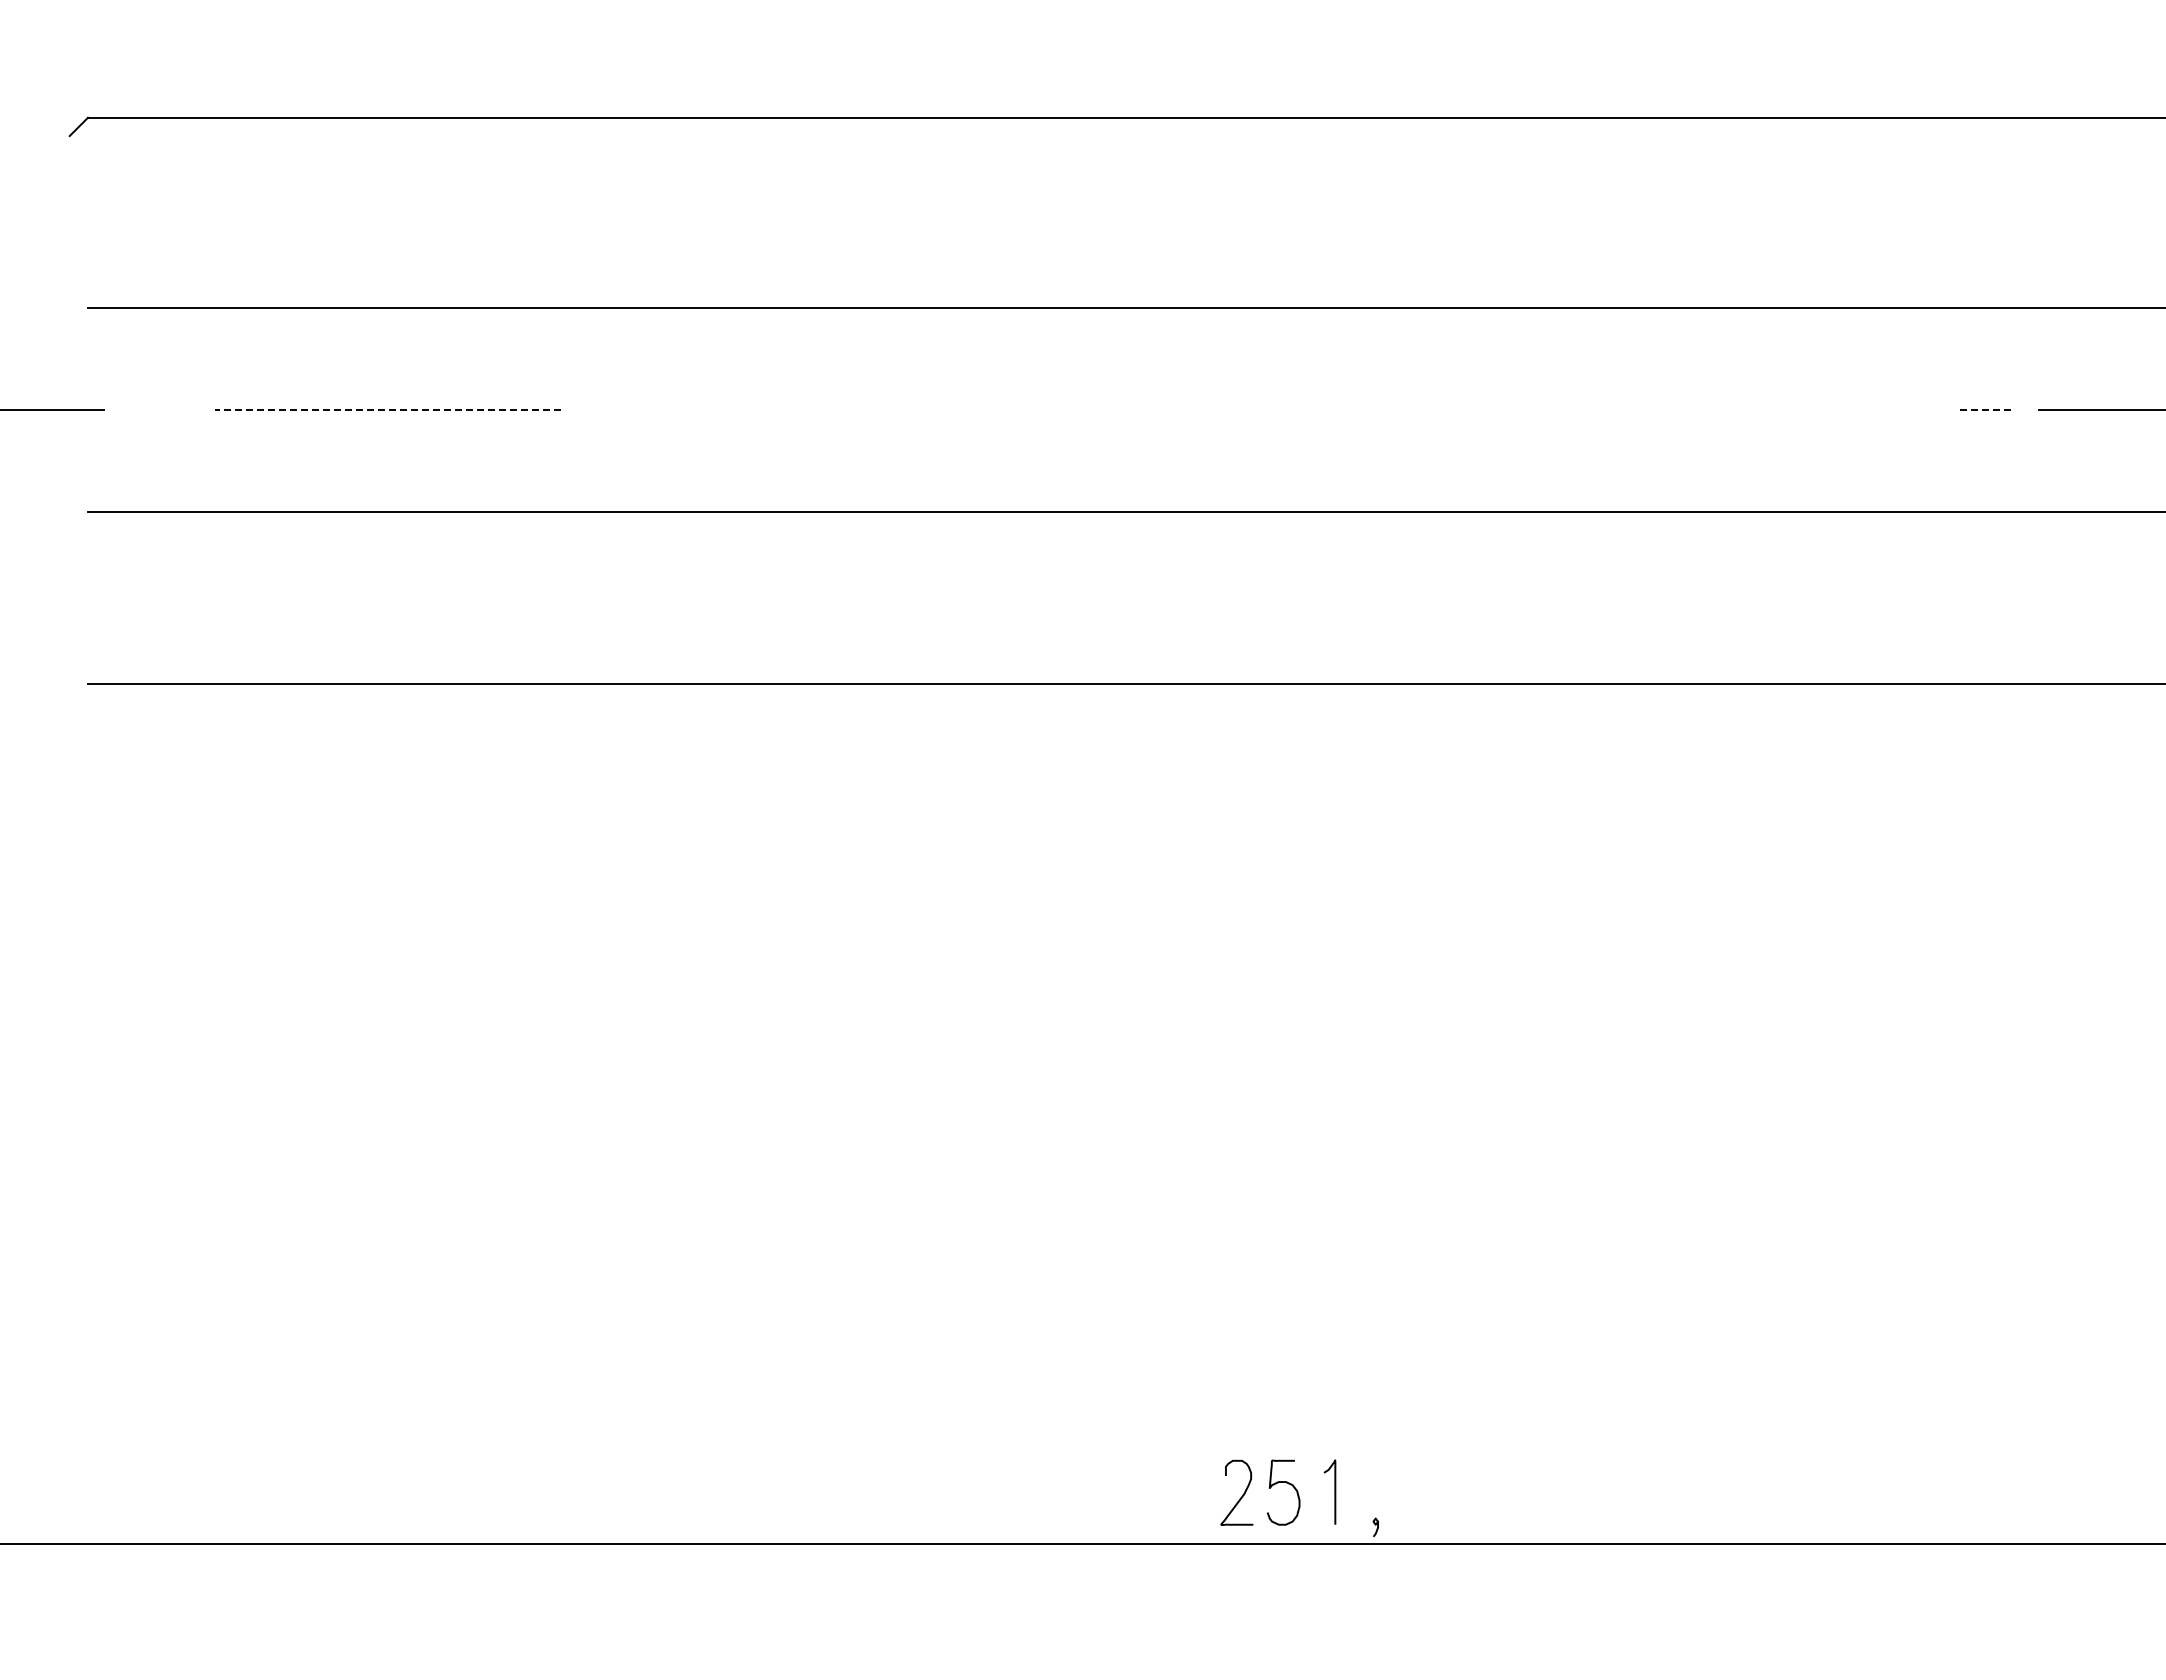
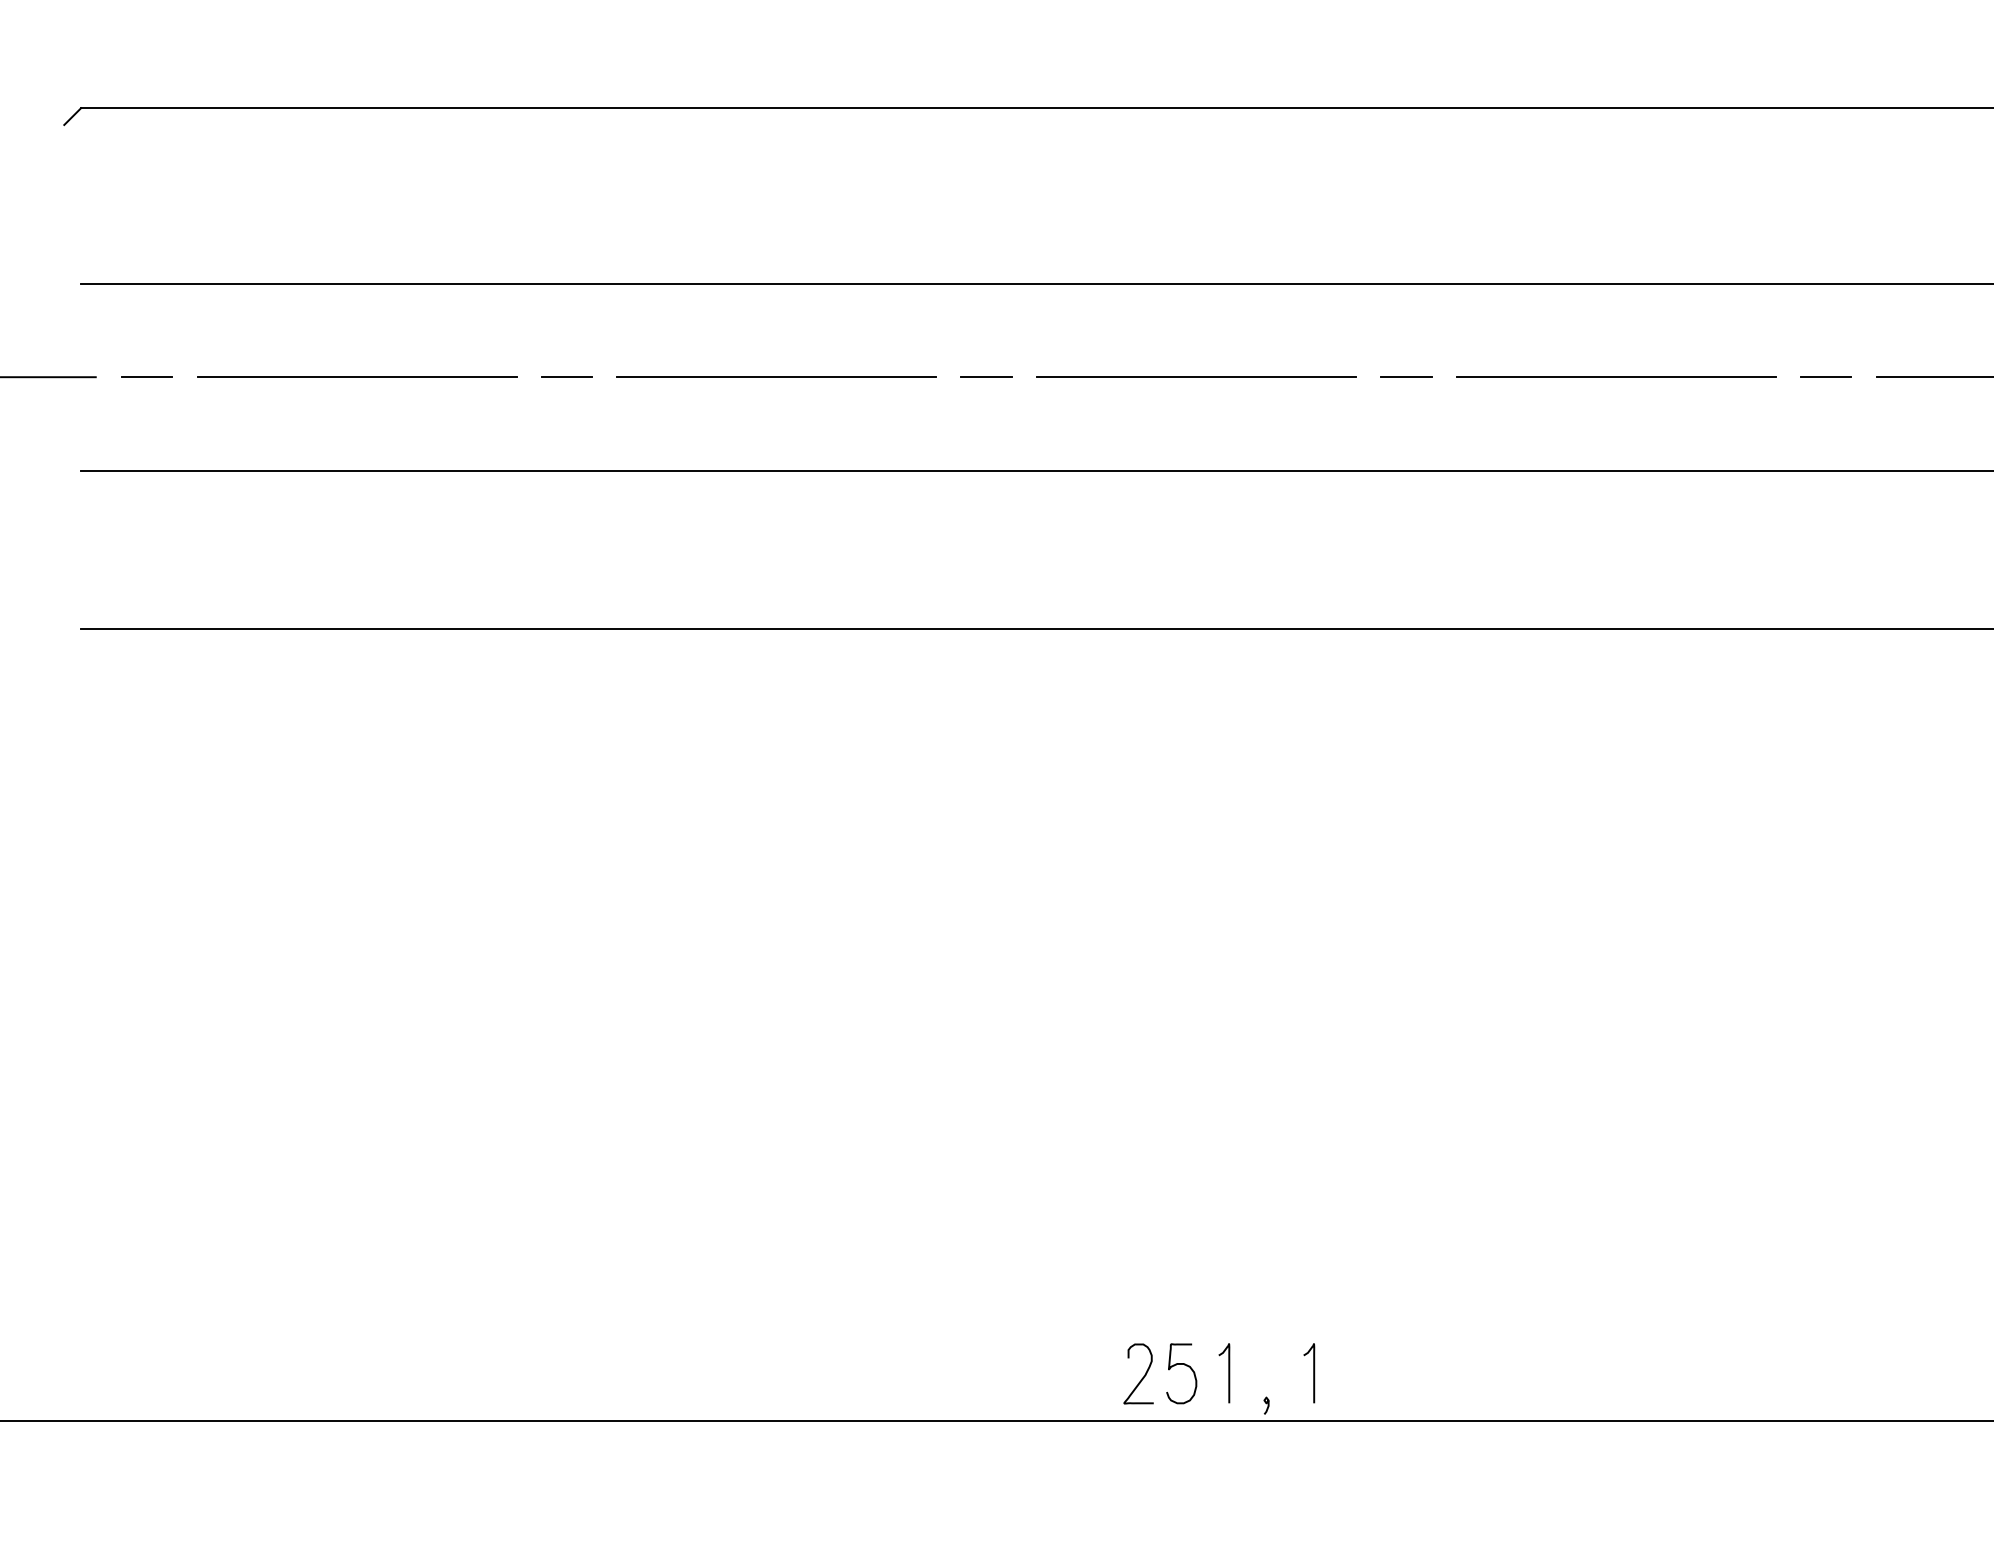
line: (615, 409) -> (566, 376), added
line: (843, 409) -> (776, 376), added
line: (159, 410) -> (146, 377), added
line: (387, 410) -> (356, 377), dashed -> solid
line: (1071, 410) -> (986, 377), added
line: (1299, 410) -> (1196, 377), added
line: (1527, 410) -> (1406, 377), added
line: (1755, 410) -> (1616, 377), added
line: (1983, 410) -> (1825, 377), dashed -> solid
curve: (1426, 1491) -> (1313, 1372), added

